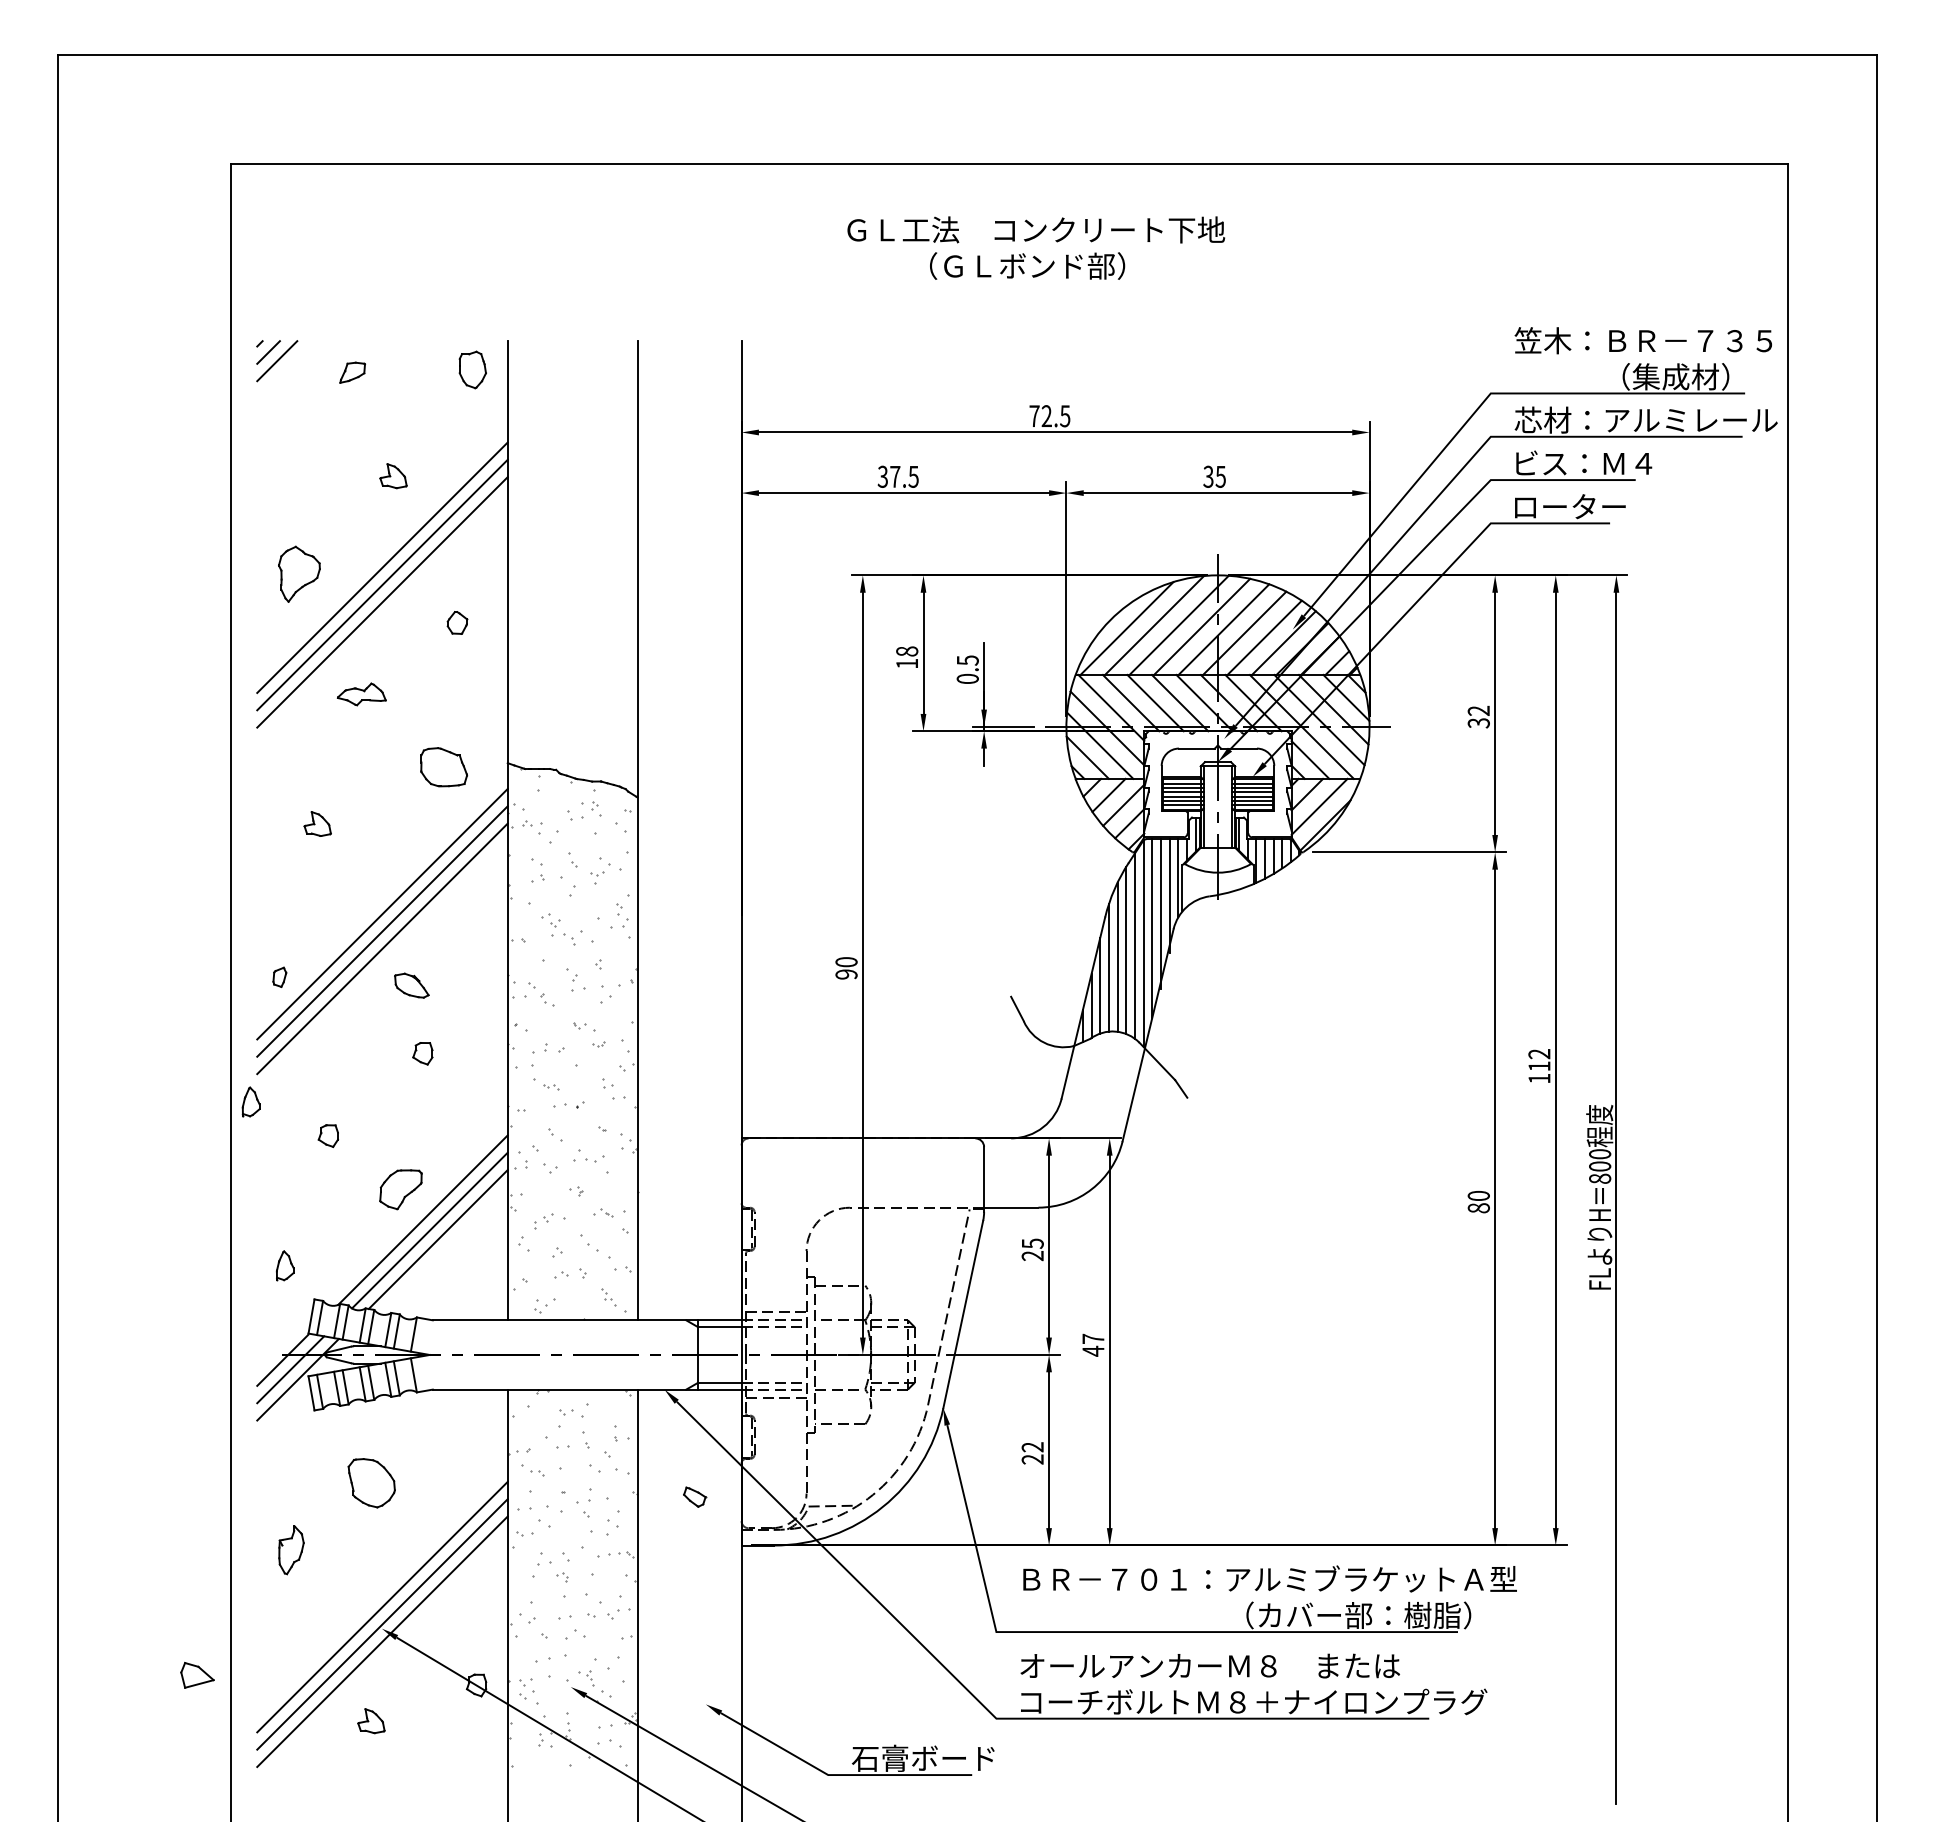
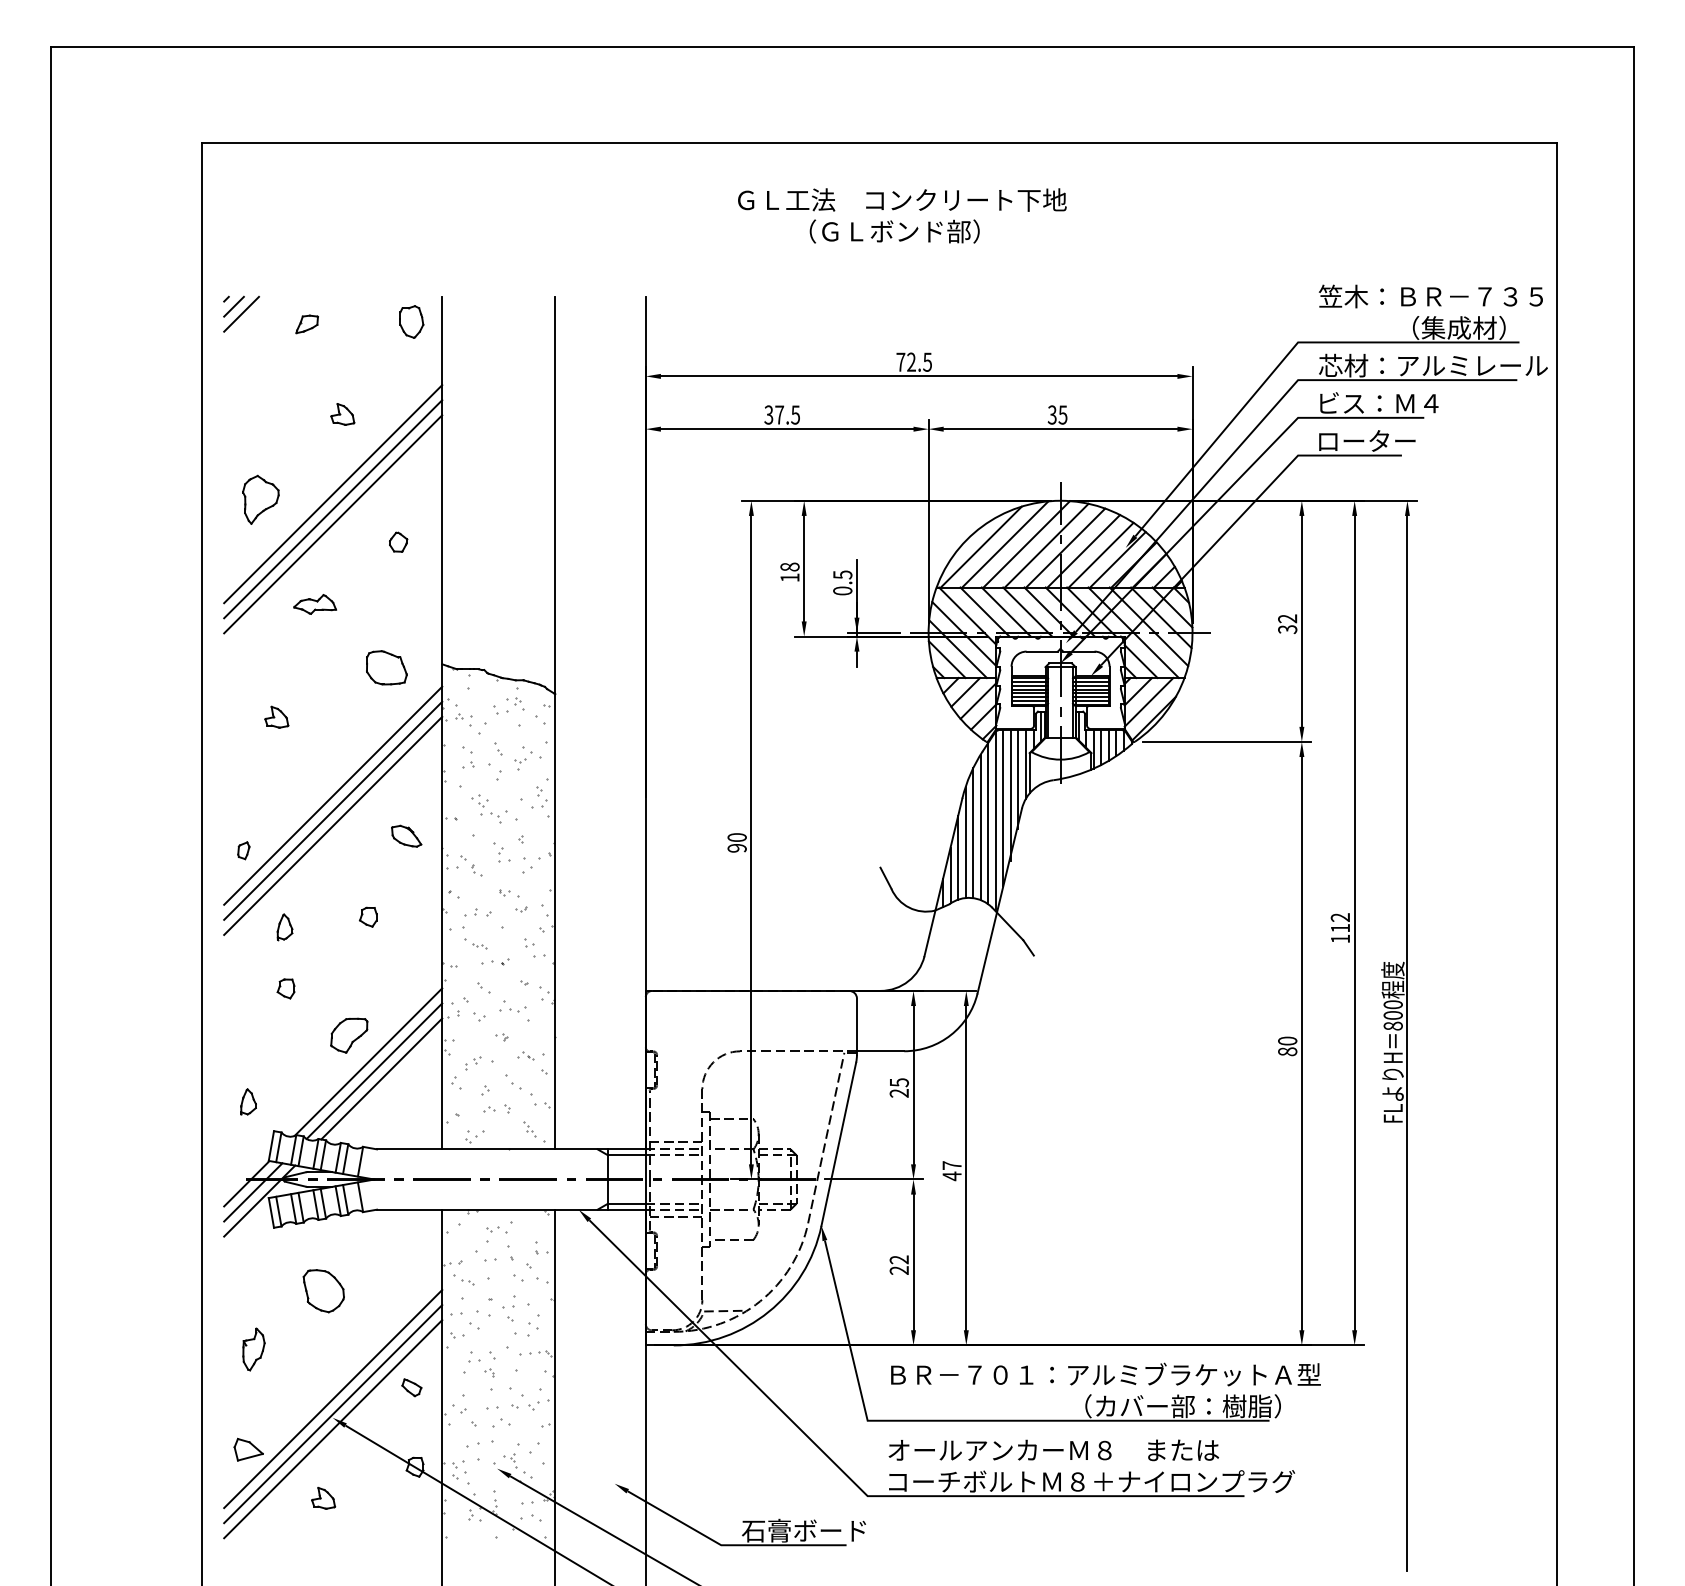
part: (411, 985) -> (406, 836), moved
part: (250, 1101) -> (284, 926), moved
part: (695, 1496) -> (412, 1387), moved
part: (197, 1674) -> (248, 1448), moved

